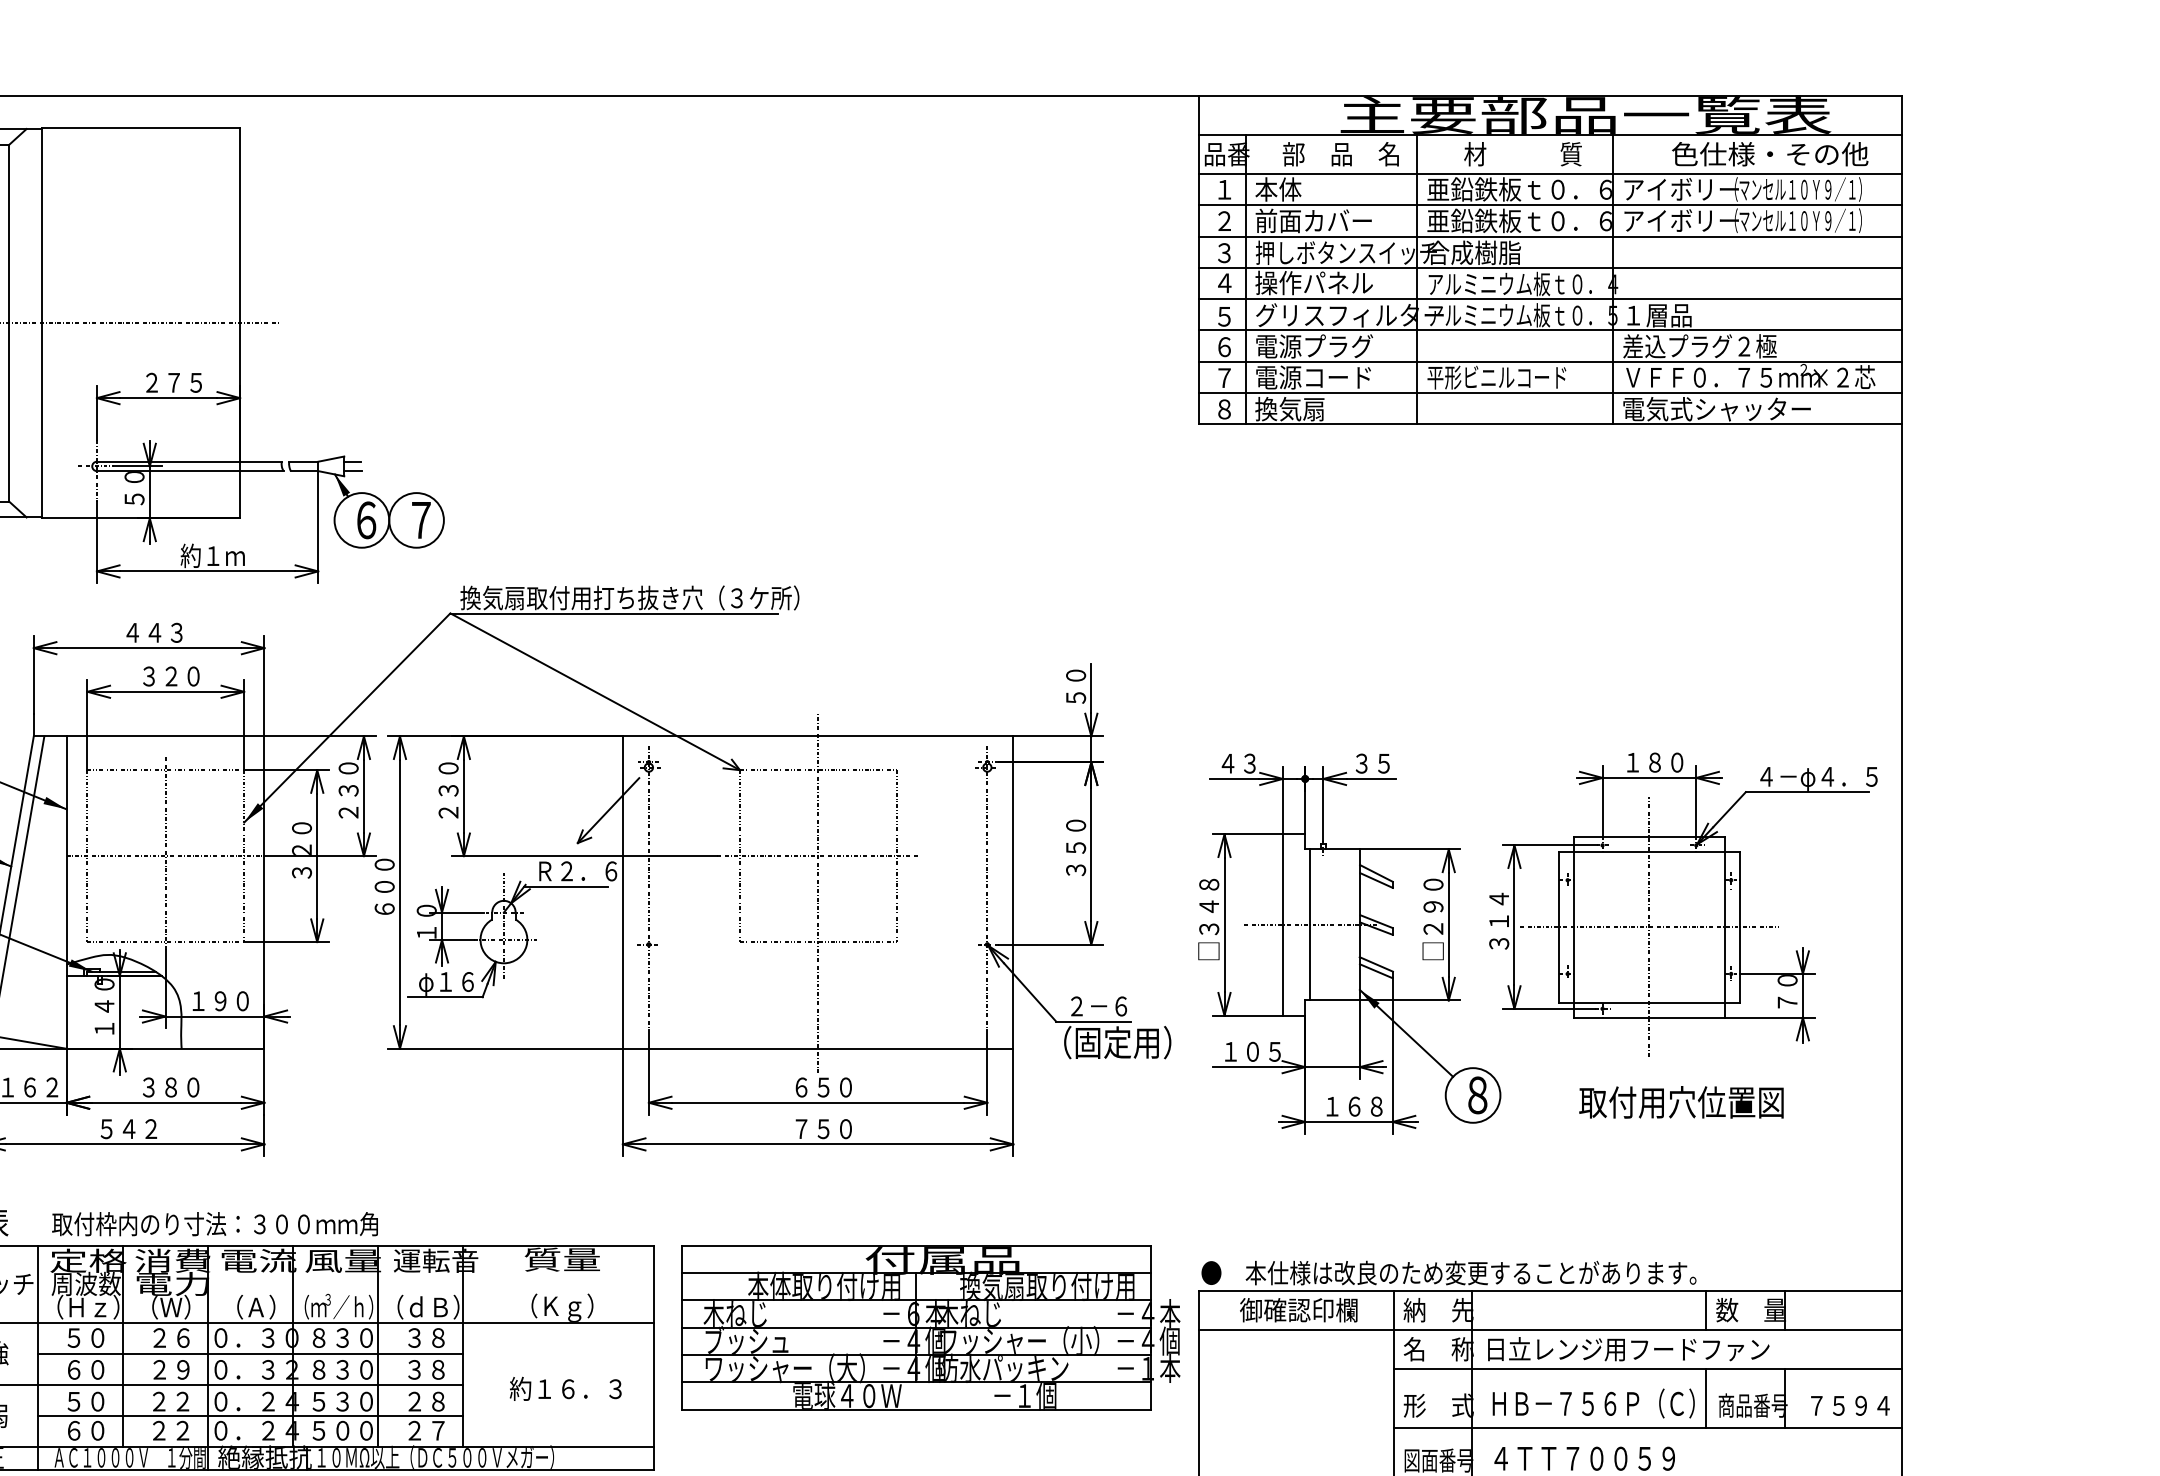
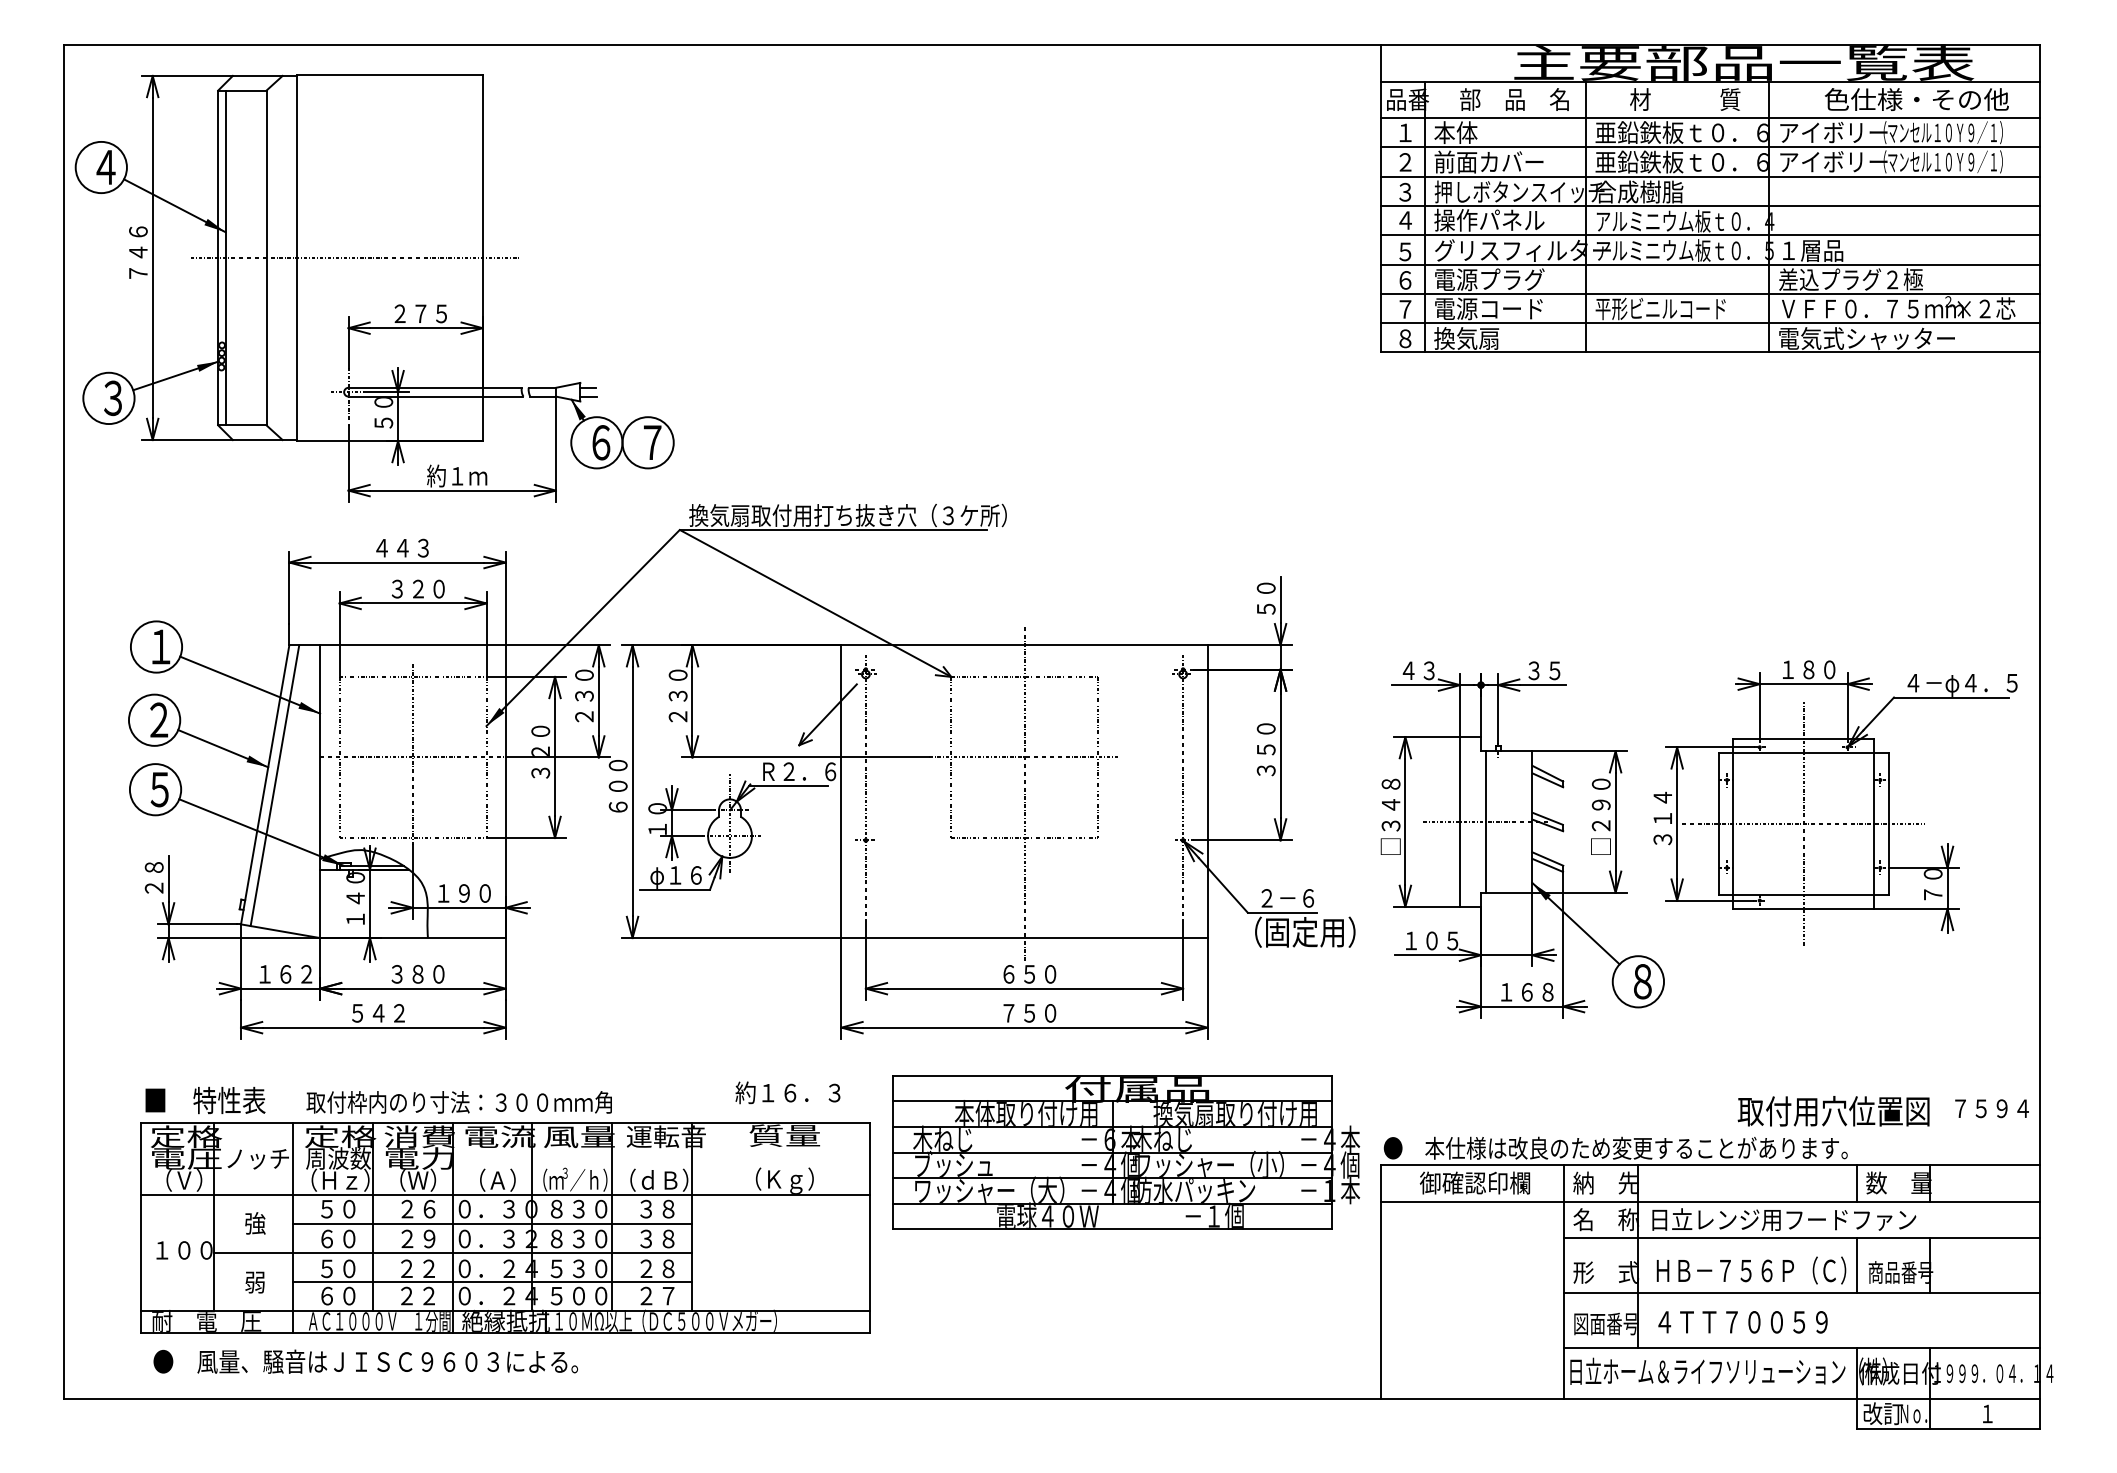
text: (1681, 1102) -> (1833, 1111), moved
part: (931, 1327) -> (1126, 1152), moved
text: (565, 1388) -> (787, 1092), moved
text: (1849, 1405) -> (1991, 1108), moved

